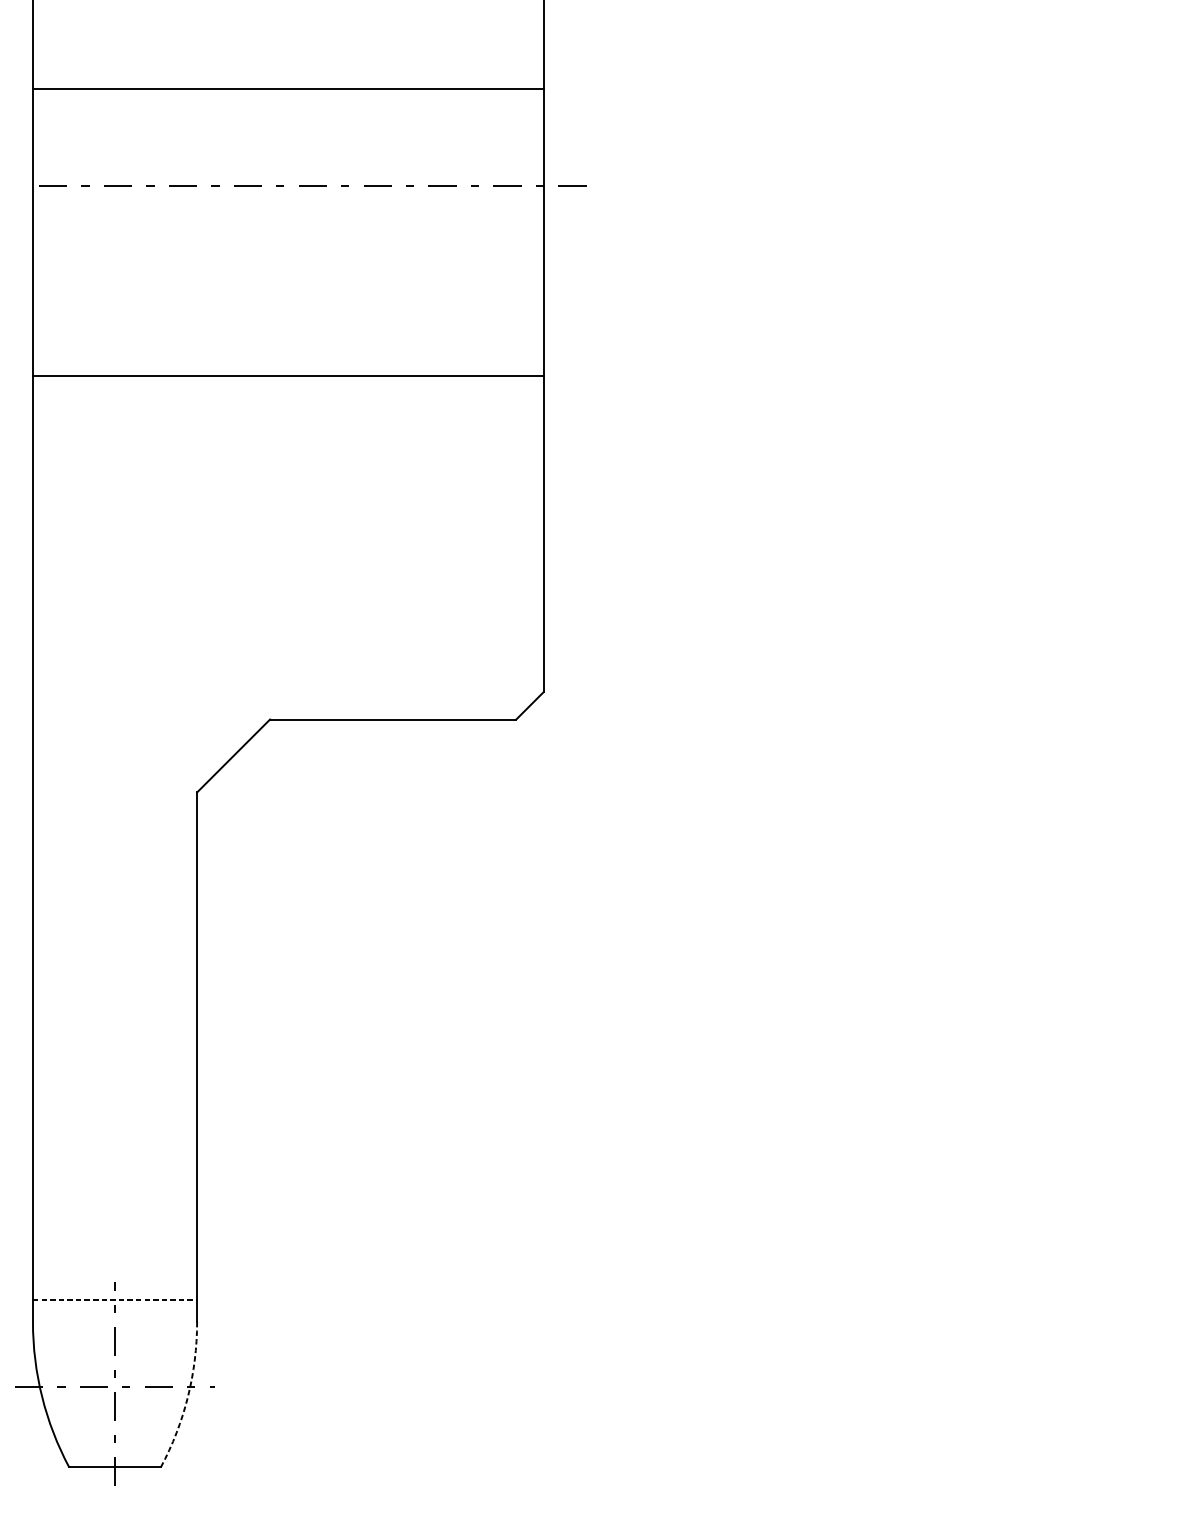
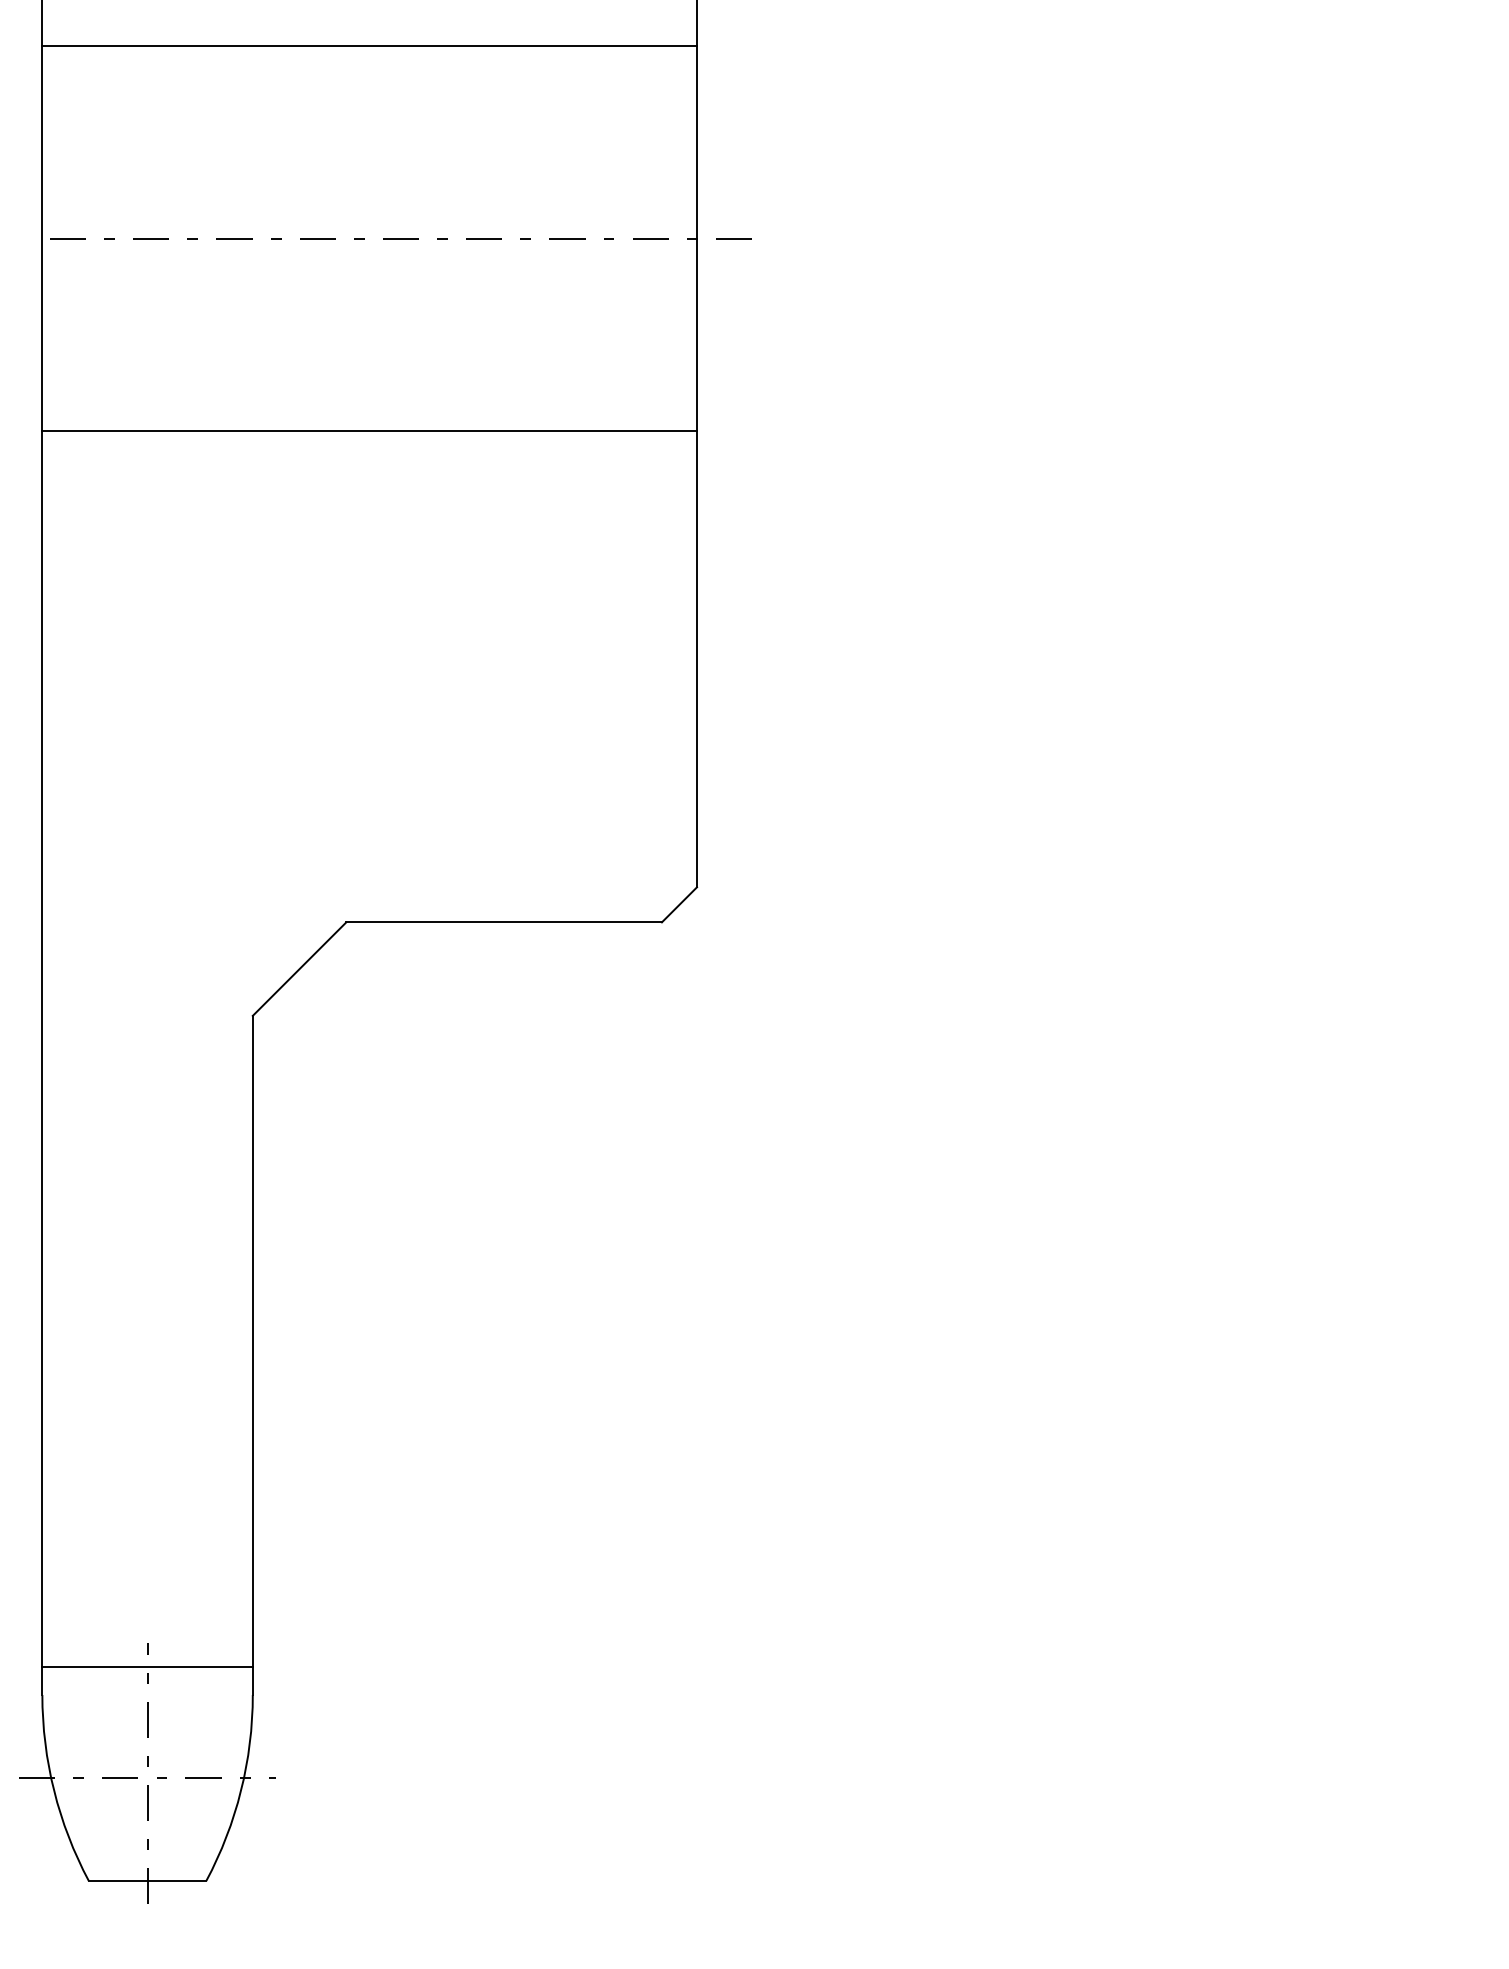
line: (288, 88) -> (369, 45), moved
line: (288, 376) -> (369, 431), moved
line: (115, 1300) -> (148, 1666), dashed -> solid
arc: (188, 1396) -> (241, 1790), dashed -> solid

